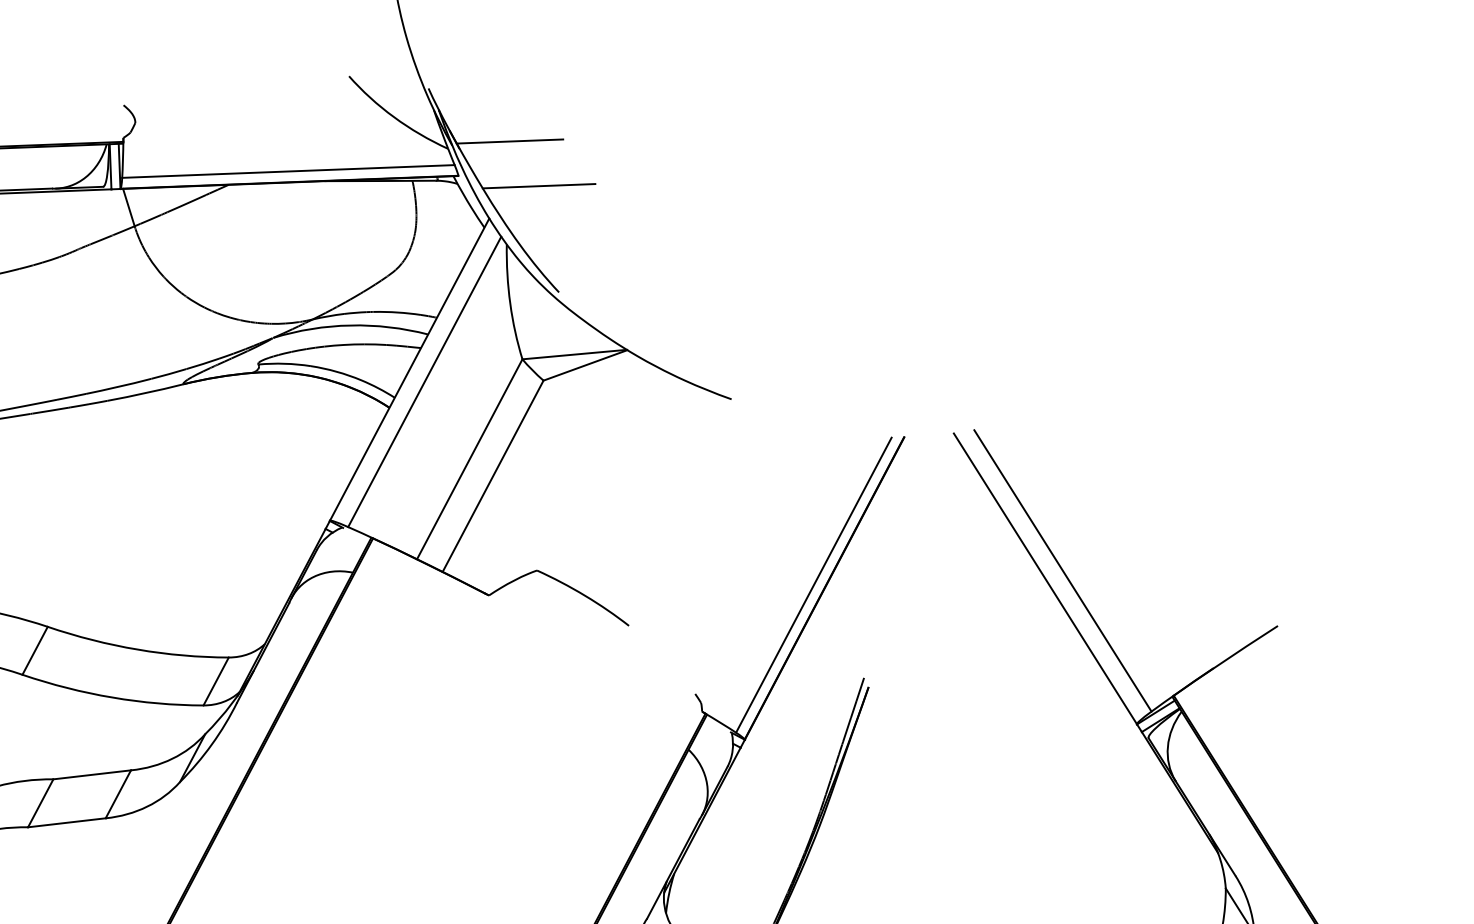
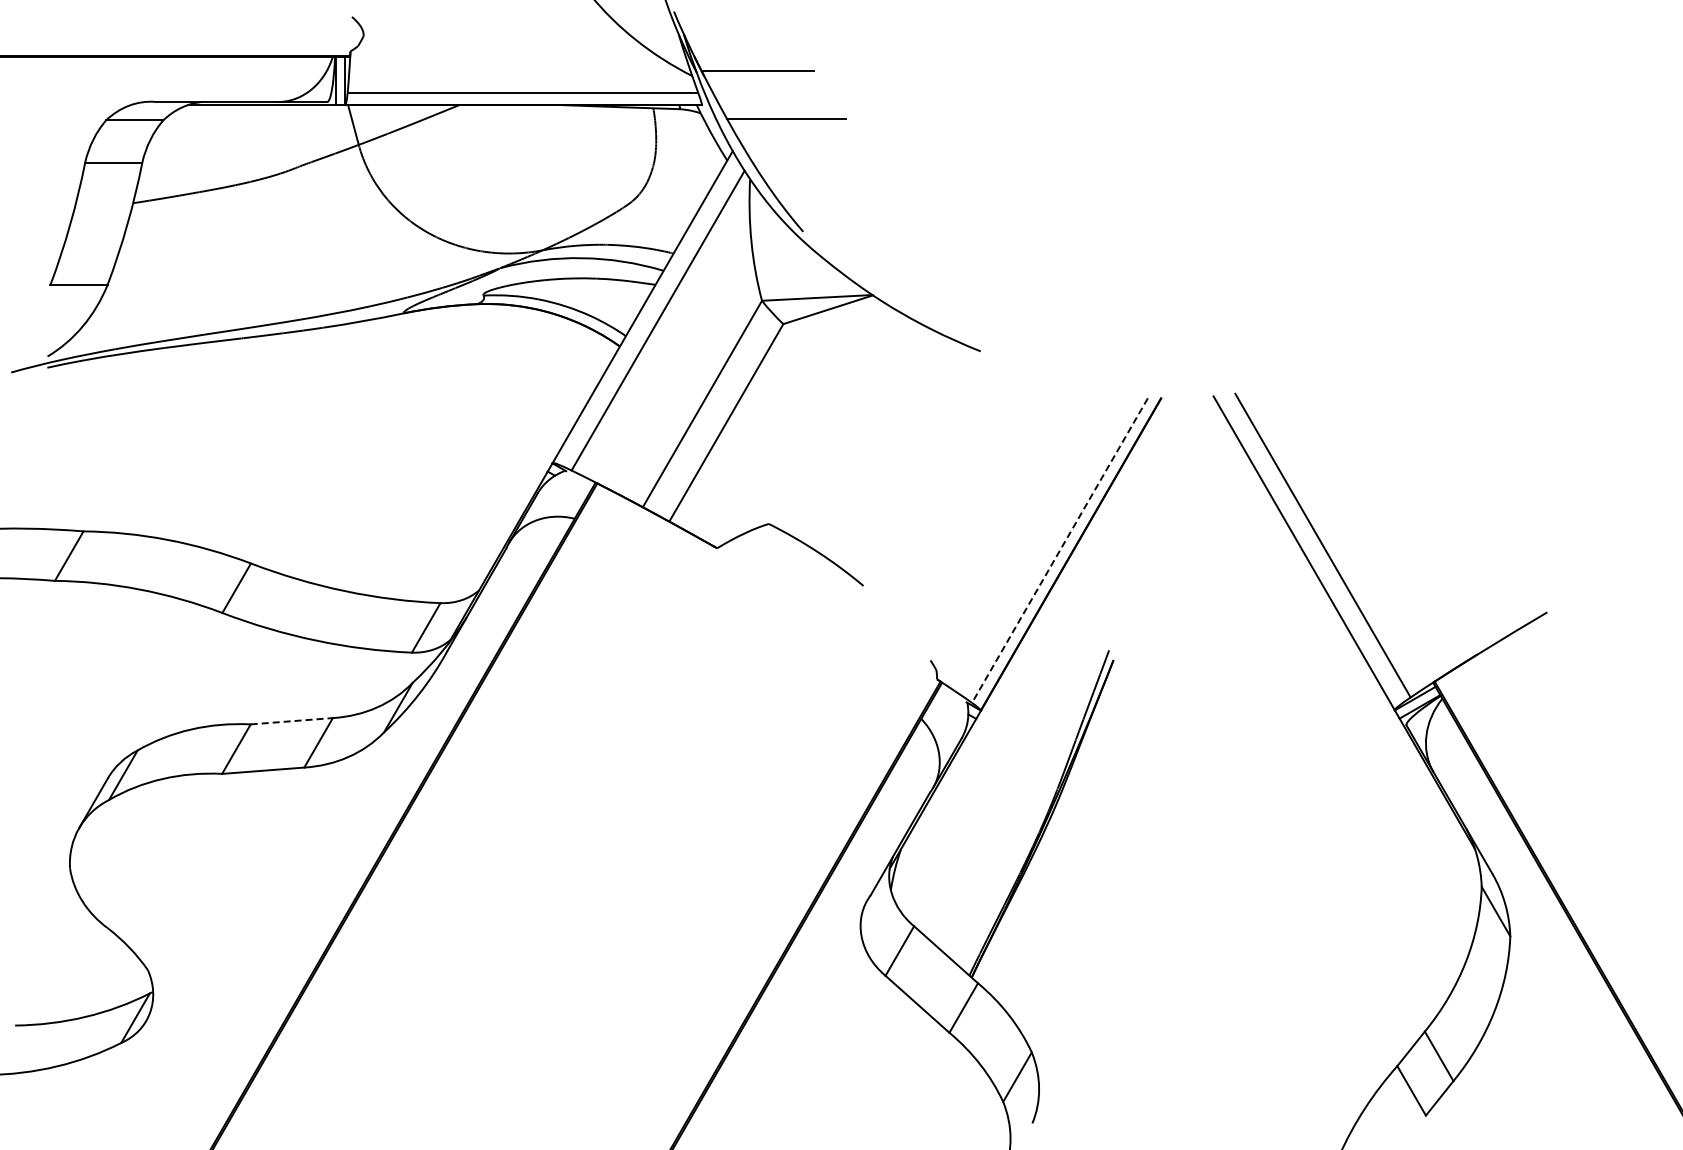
line: (813, 585) -> (1059, 550), solid -> dashed
line: (92, 775) -> (292, 721), solid -> dashed

